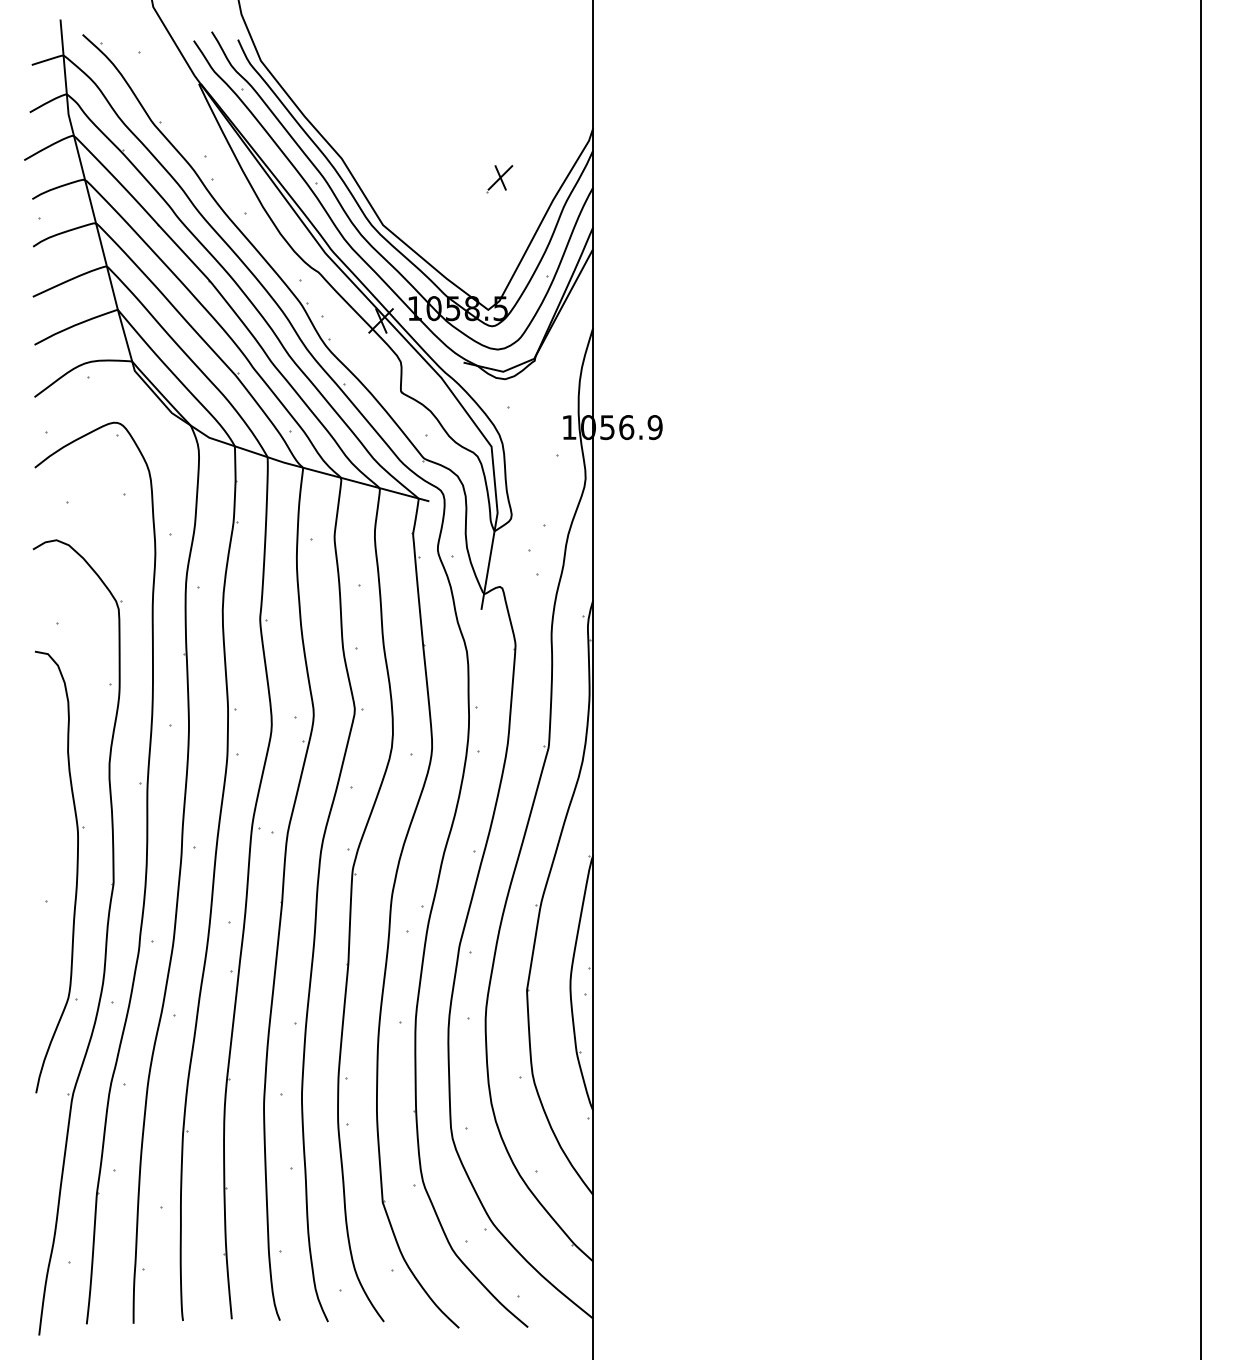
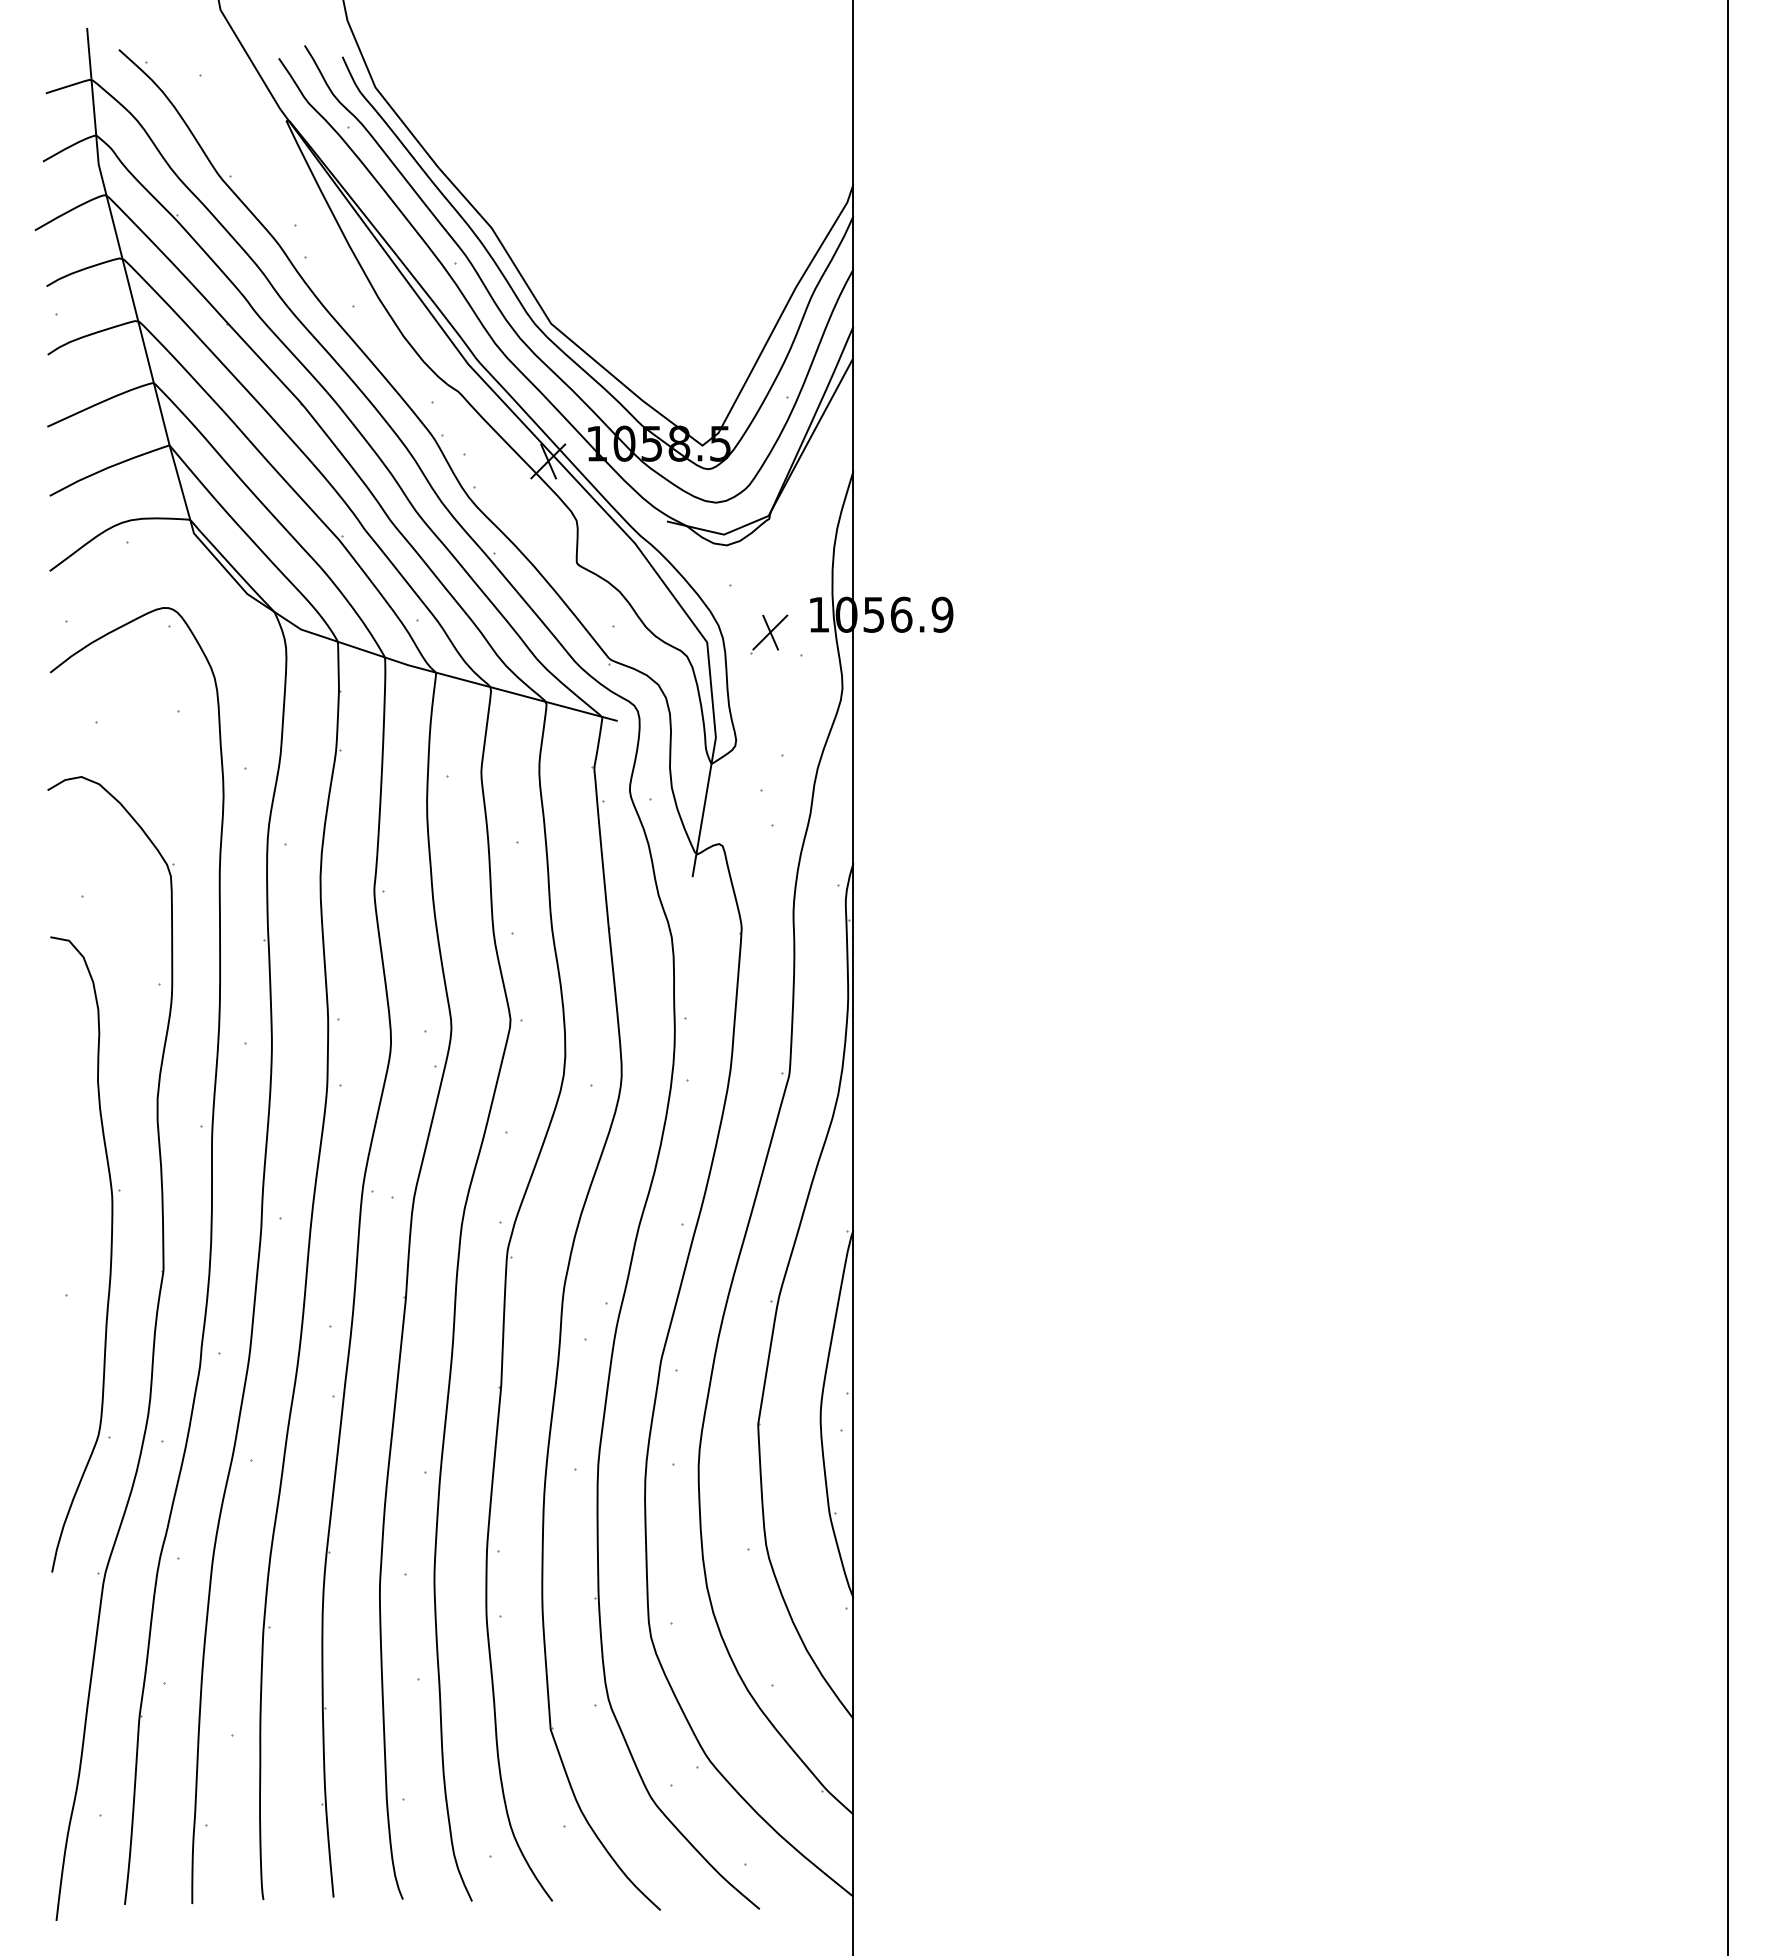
part: (499, 179) -> (768, 634), moved

